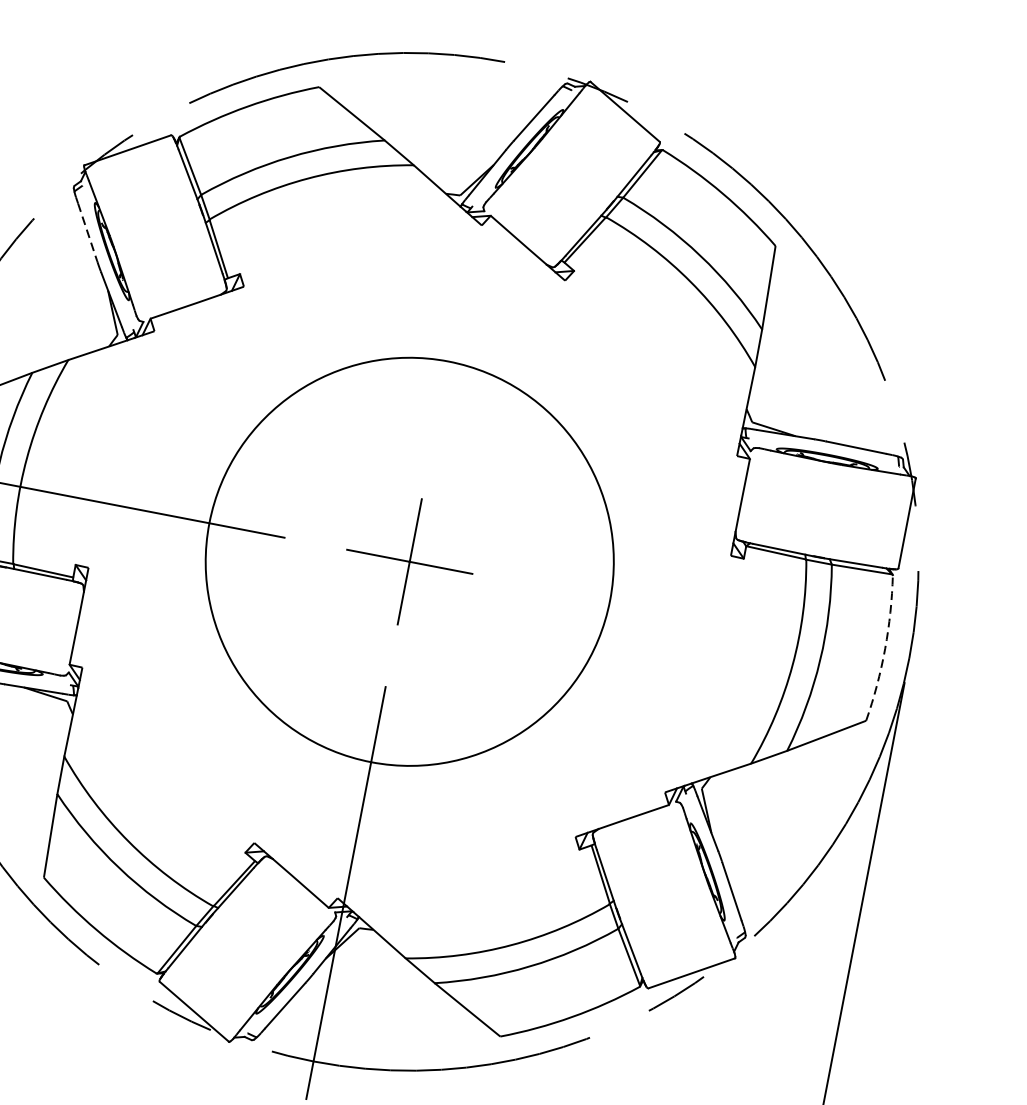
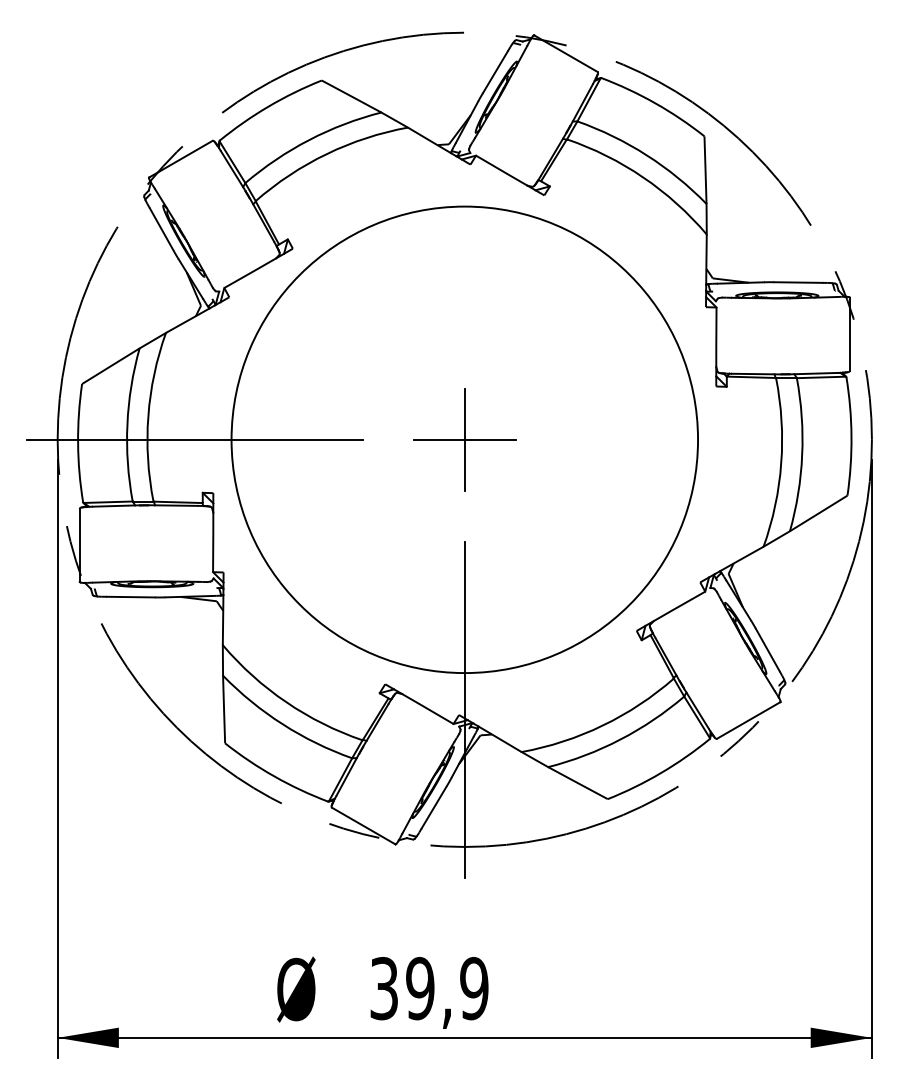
line: (88, 233) -> (162, 230), dashed -> solid
circle: (409, 561) -> (464, 439), size x1.43
arc: (885, 649) -> (851, 436), dashed -> solid

